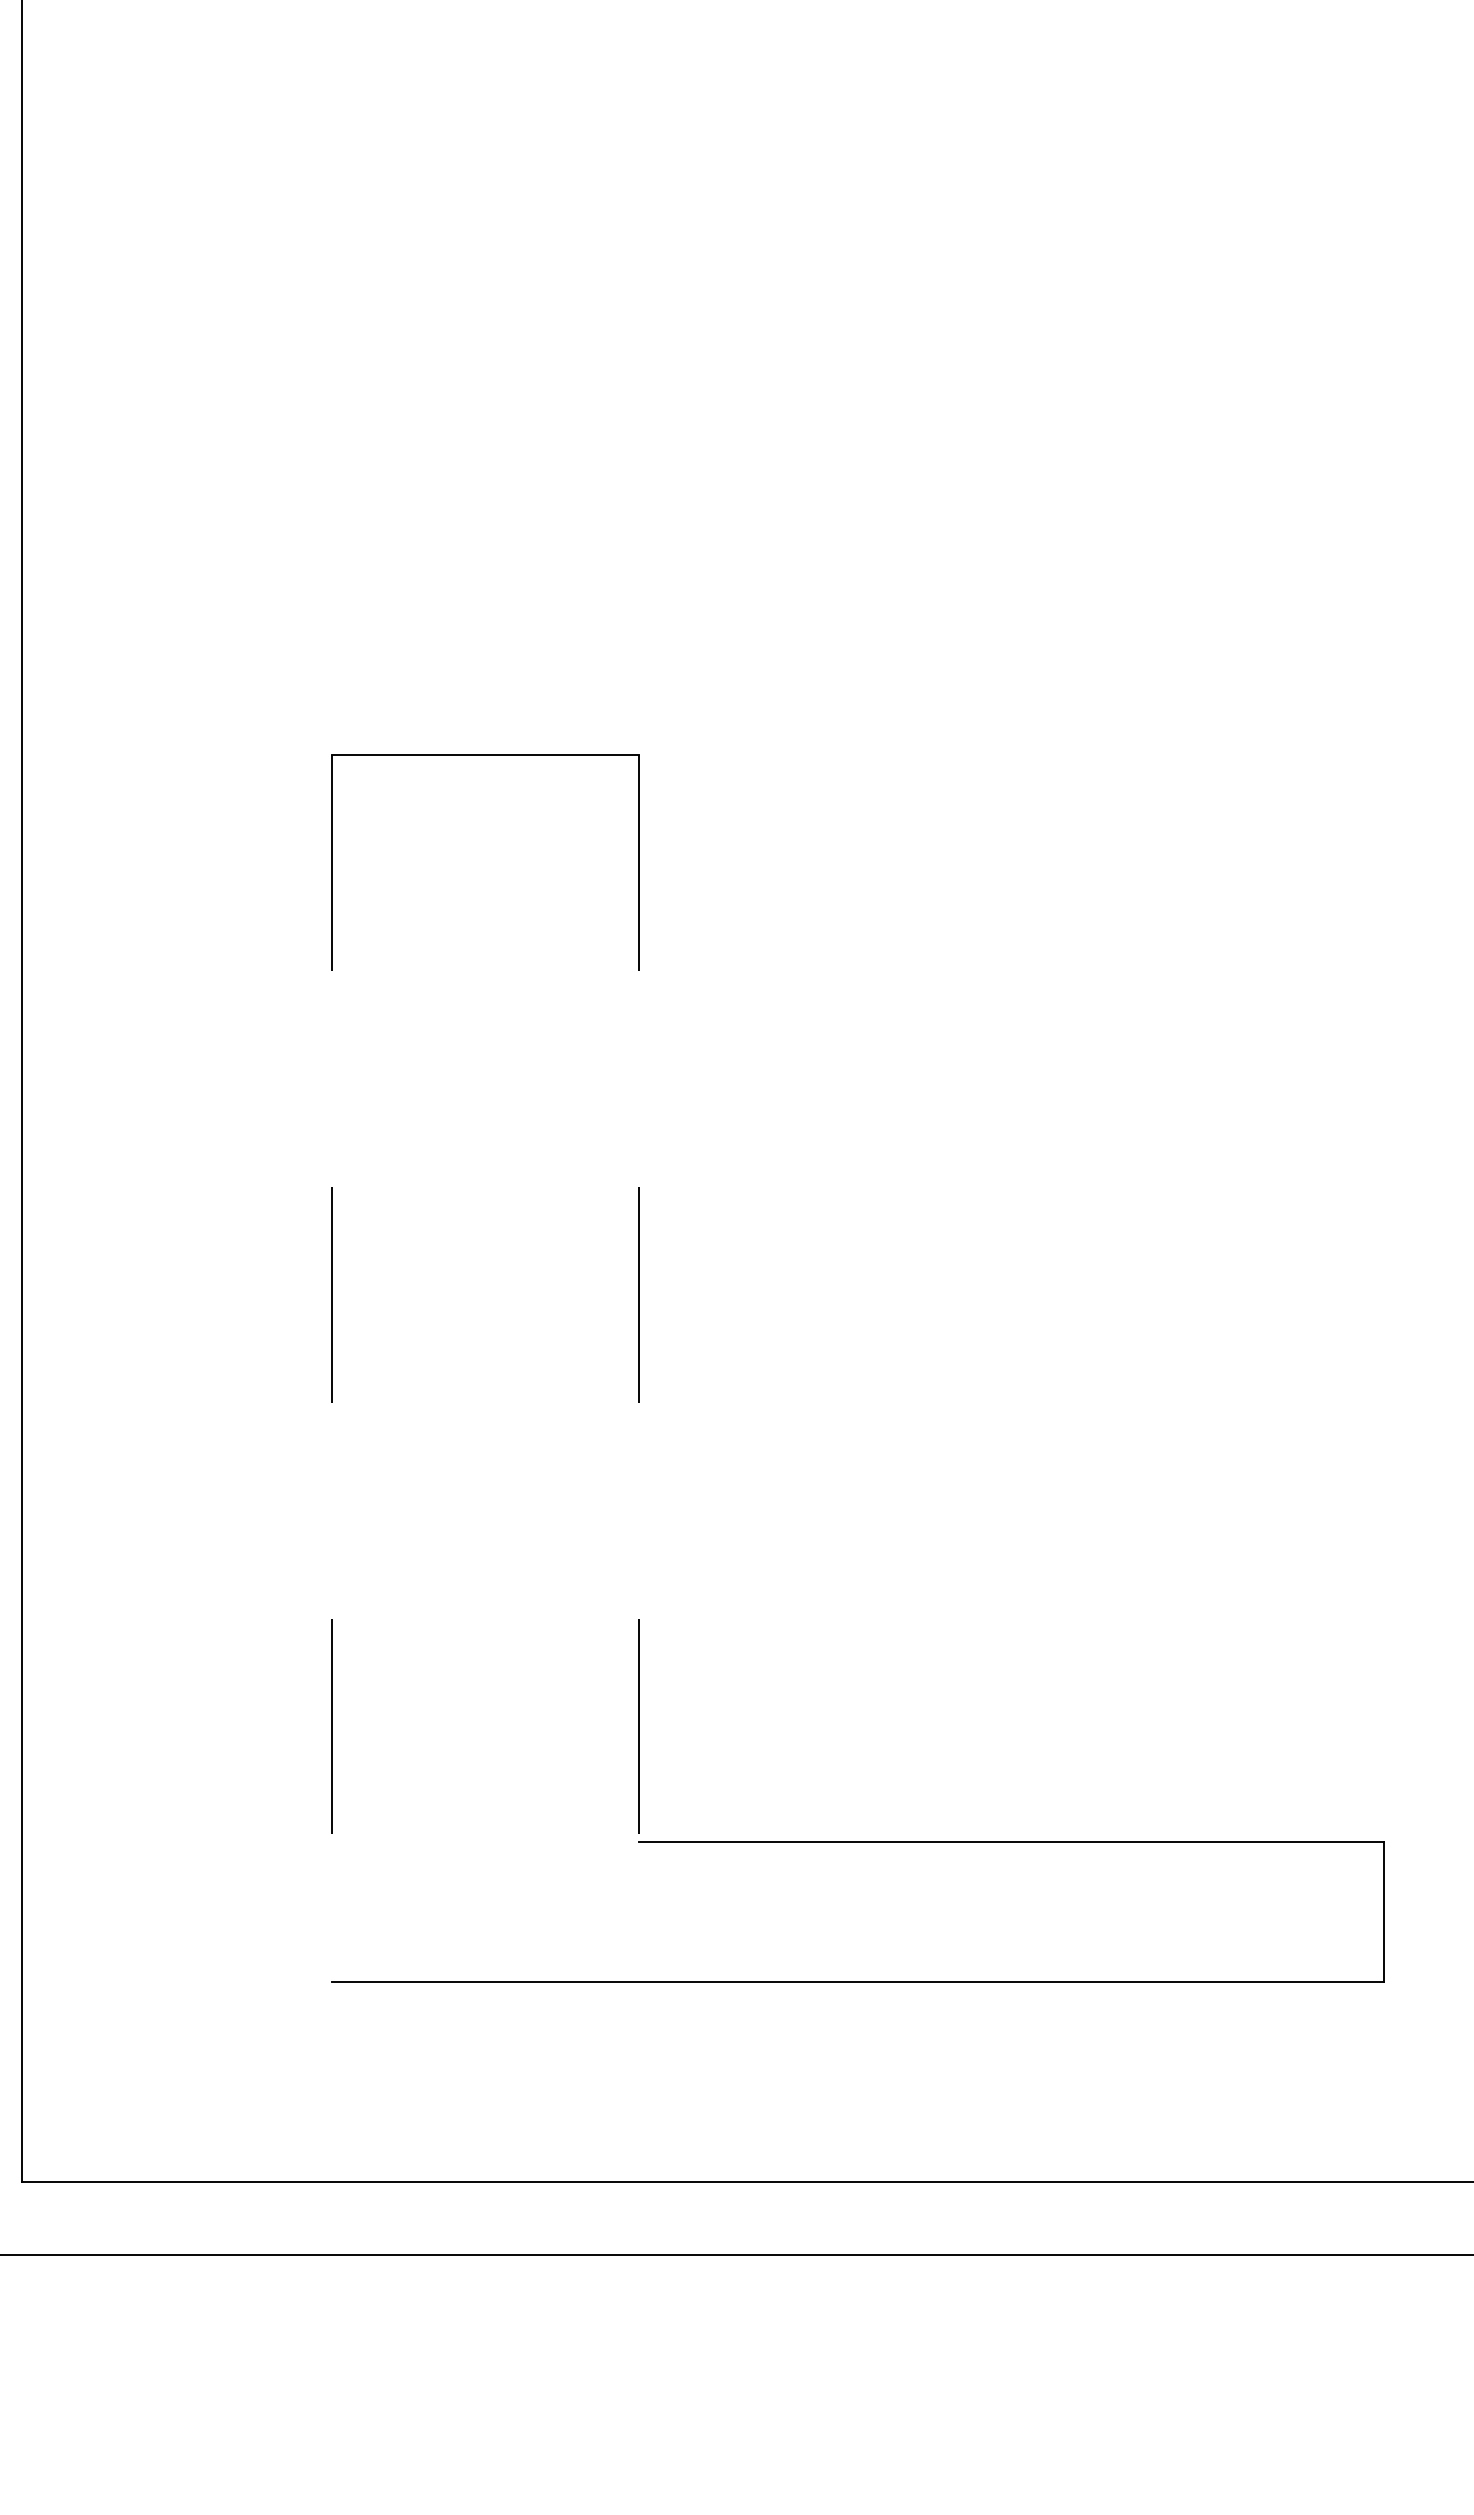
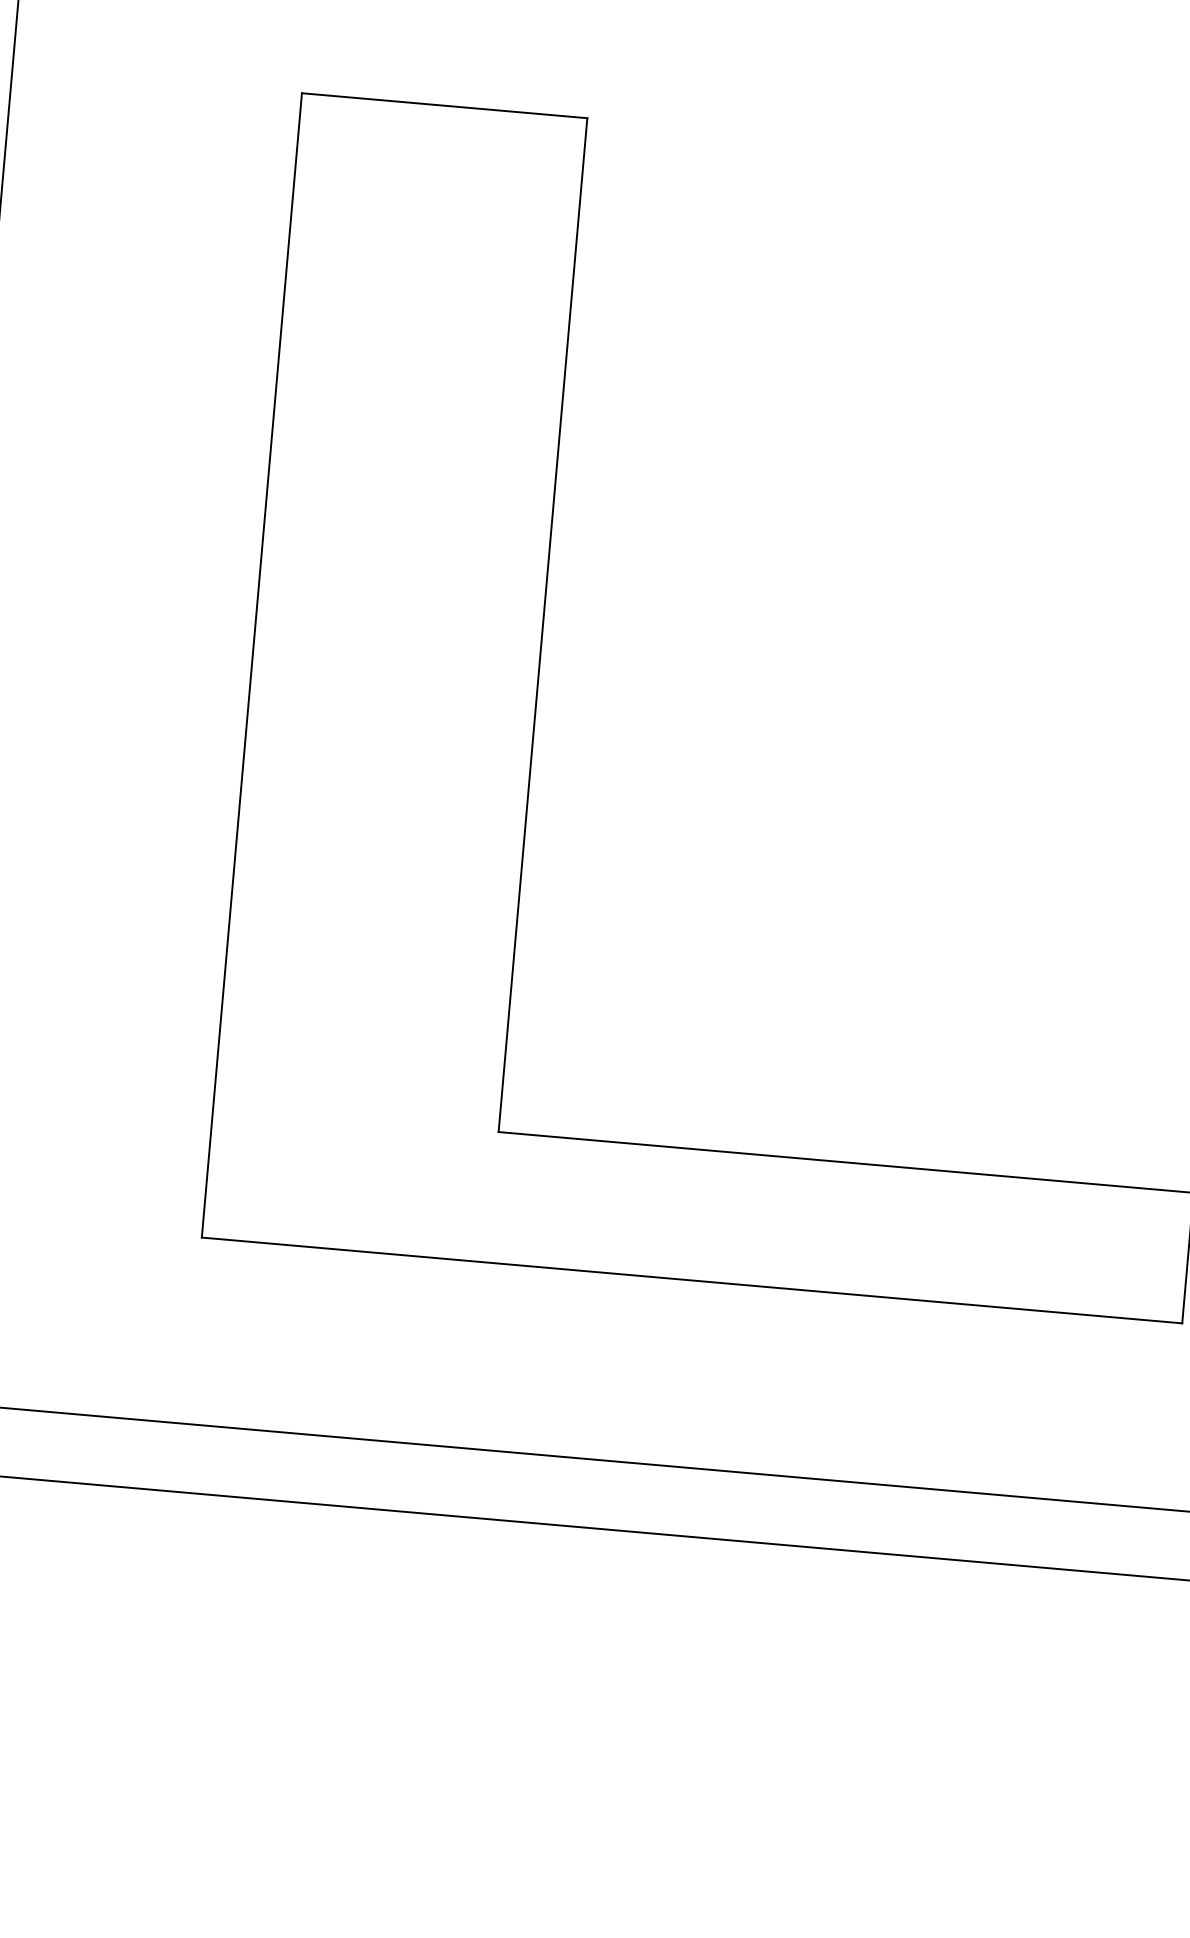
line: (638, 1298) -> (542, 625), dashed -> solid
line: (332, 1368) -> (251, 665), dashed -> solid

